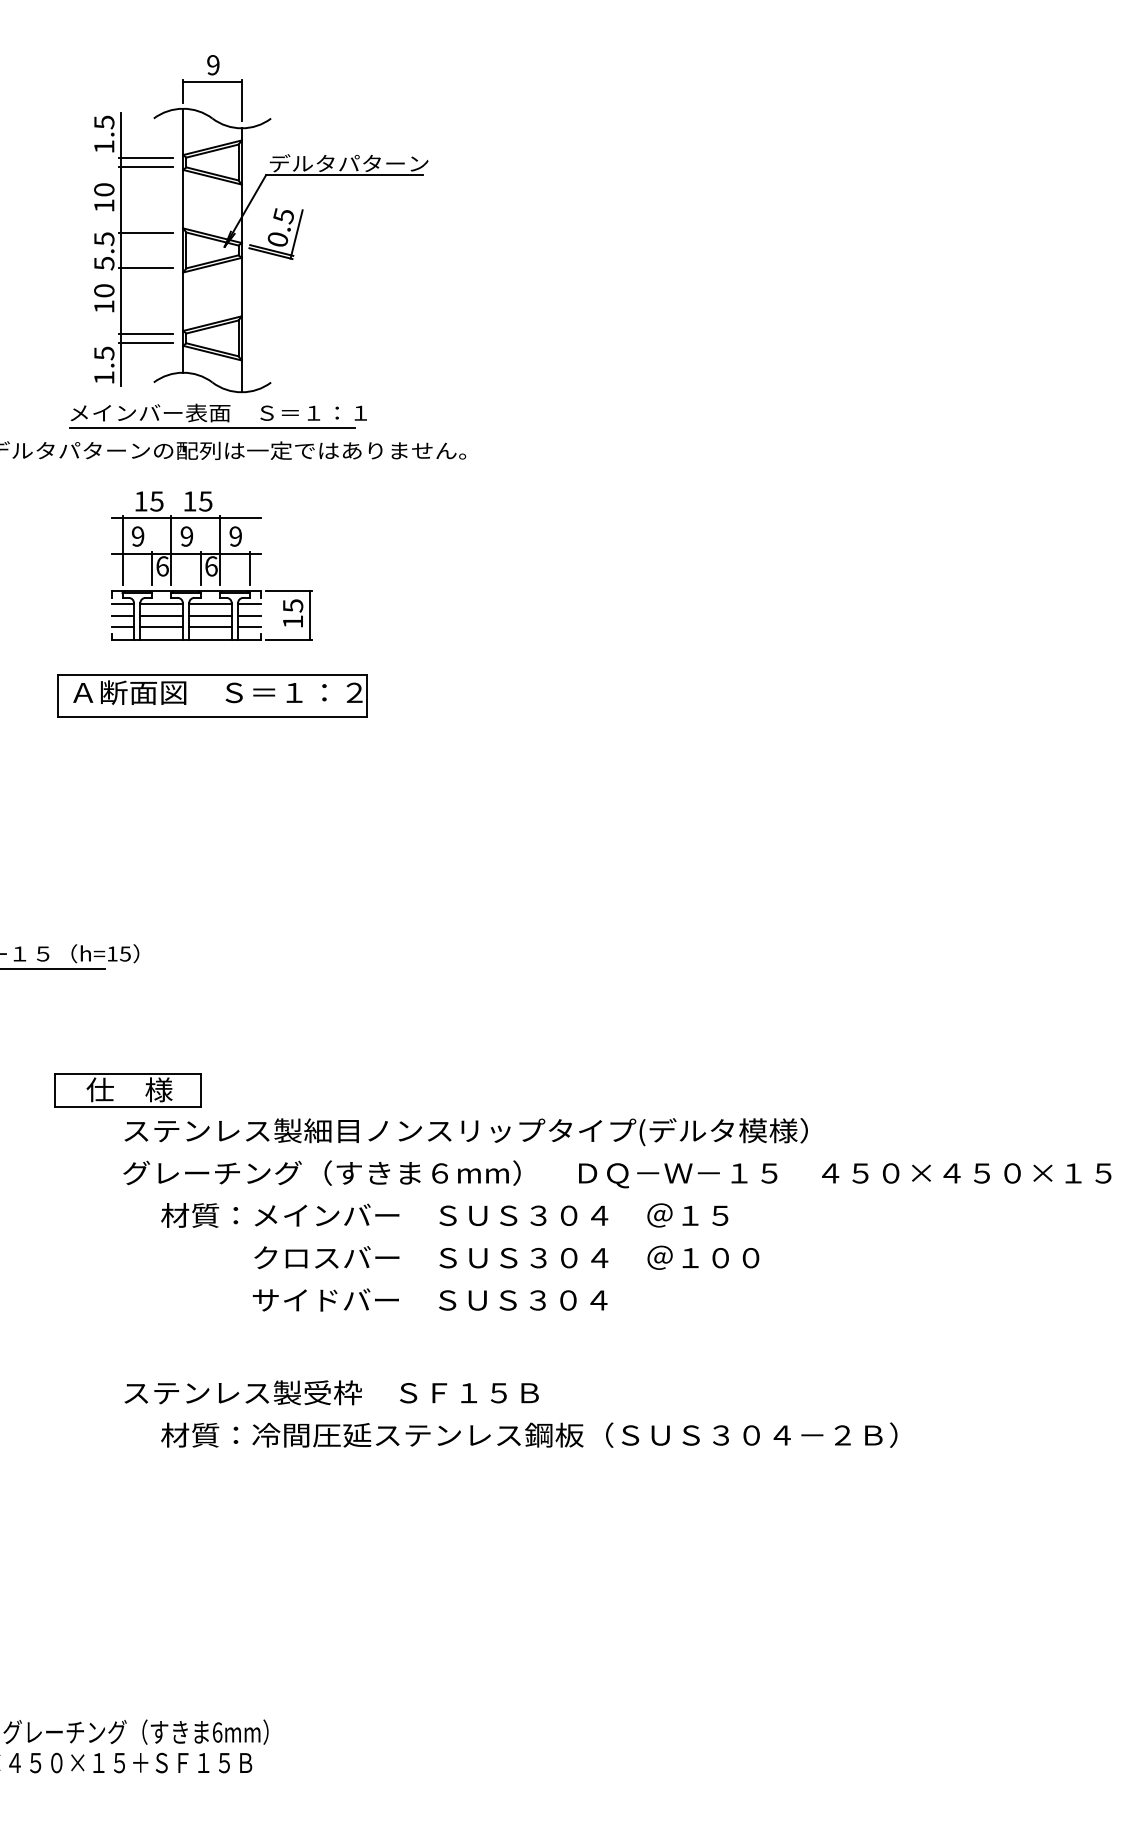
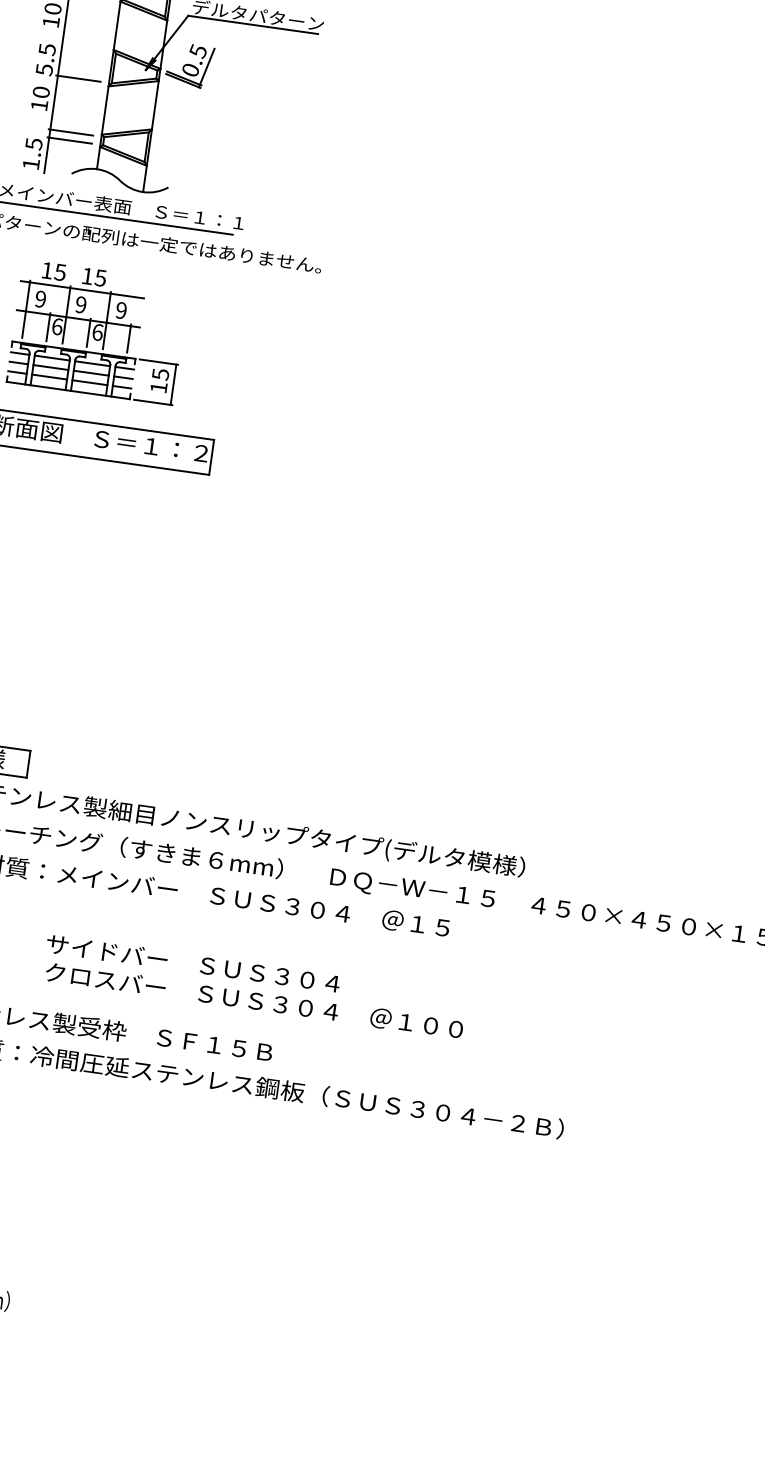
line: (145, 232) -> (82, 48), removed
text: (506, 1257) -> (254, 1000), moved

